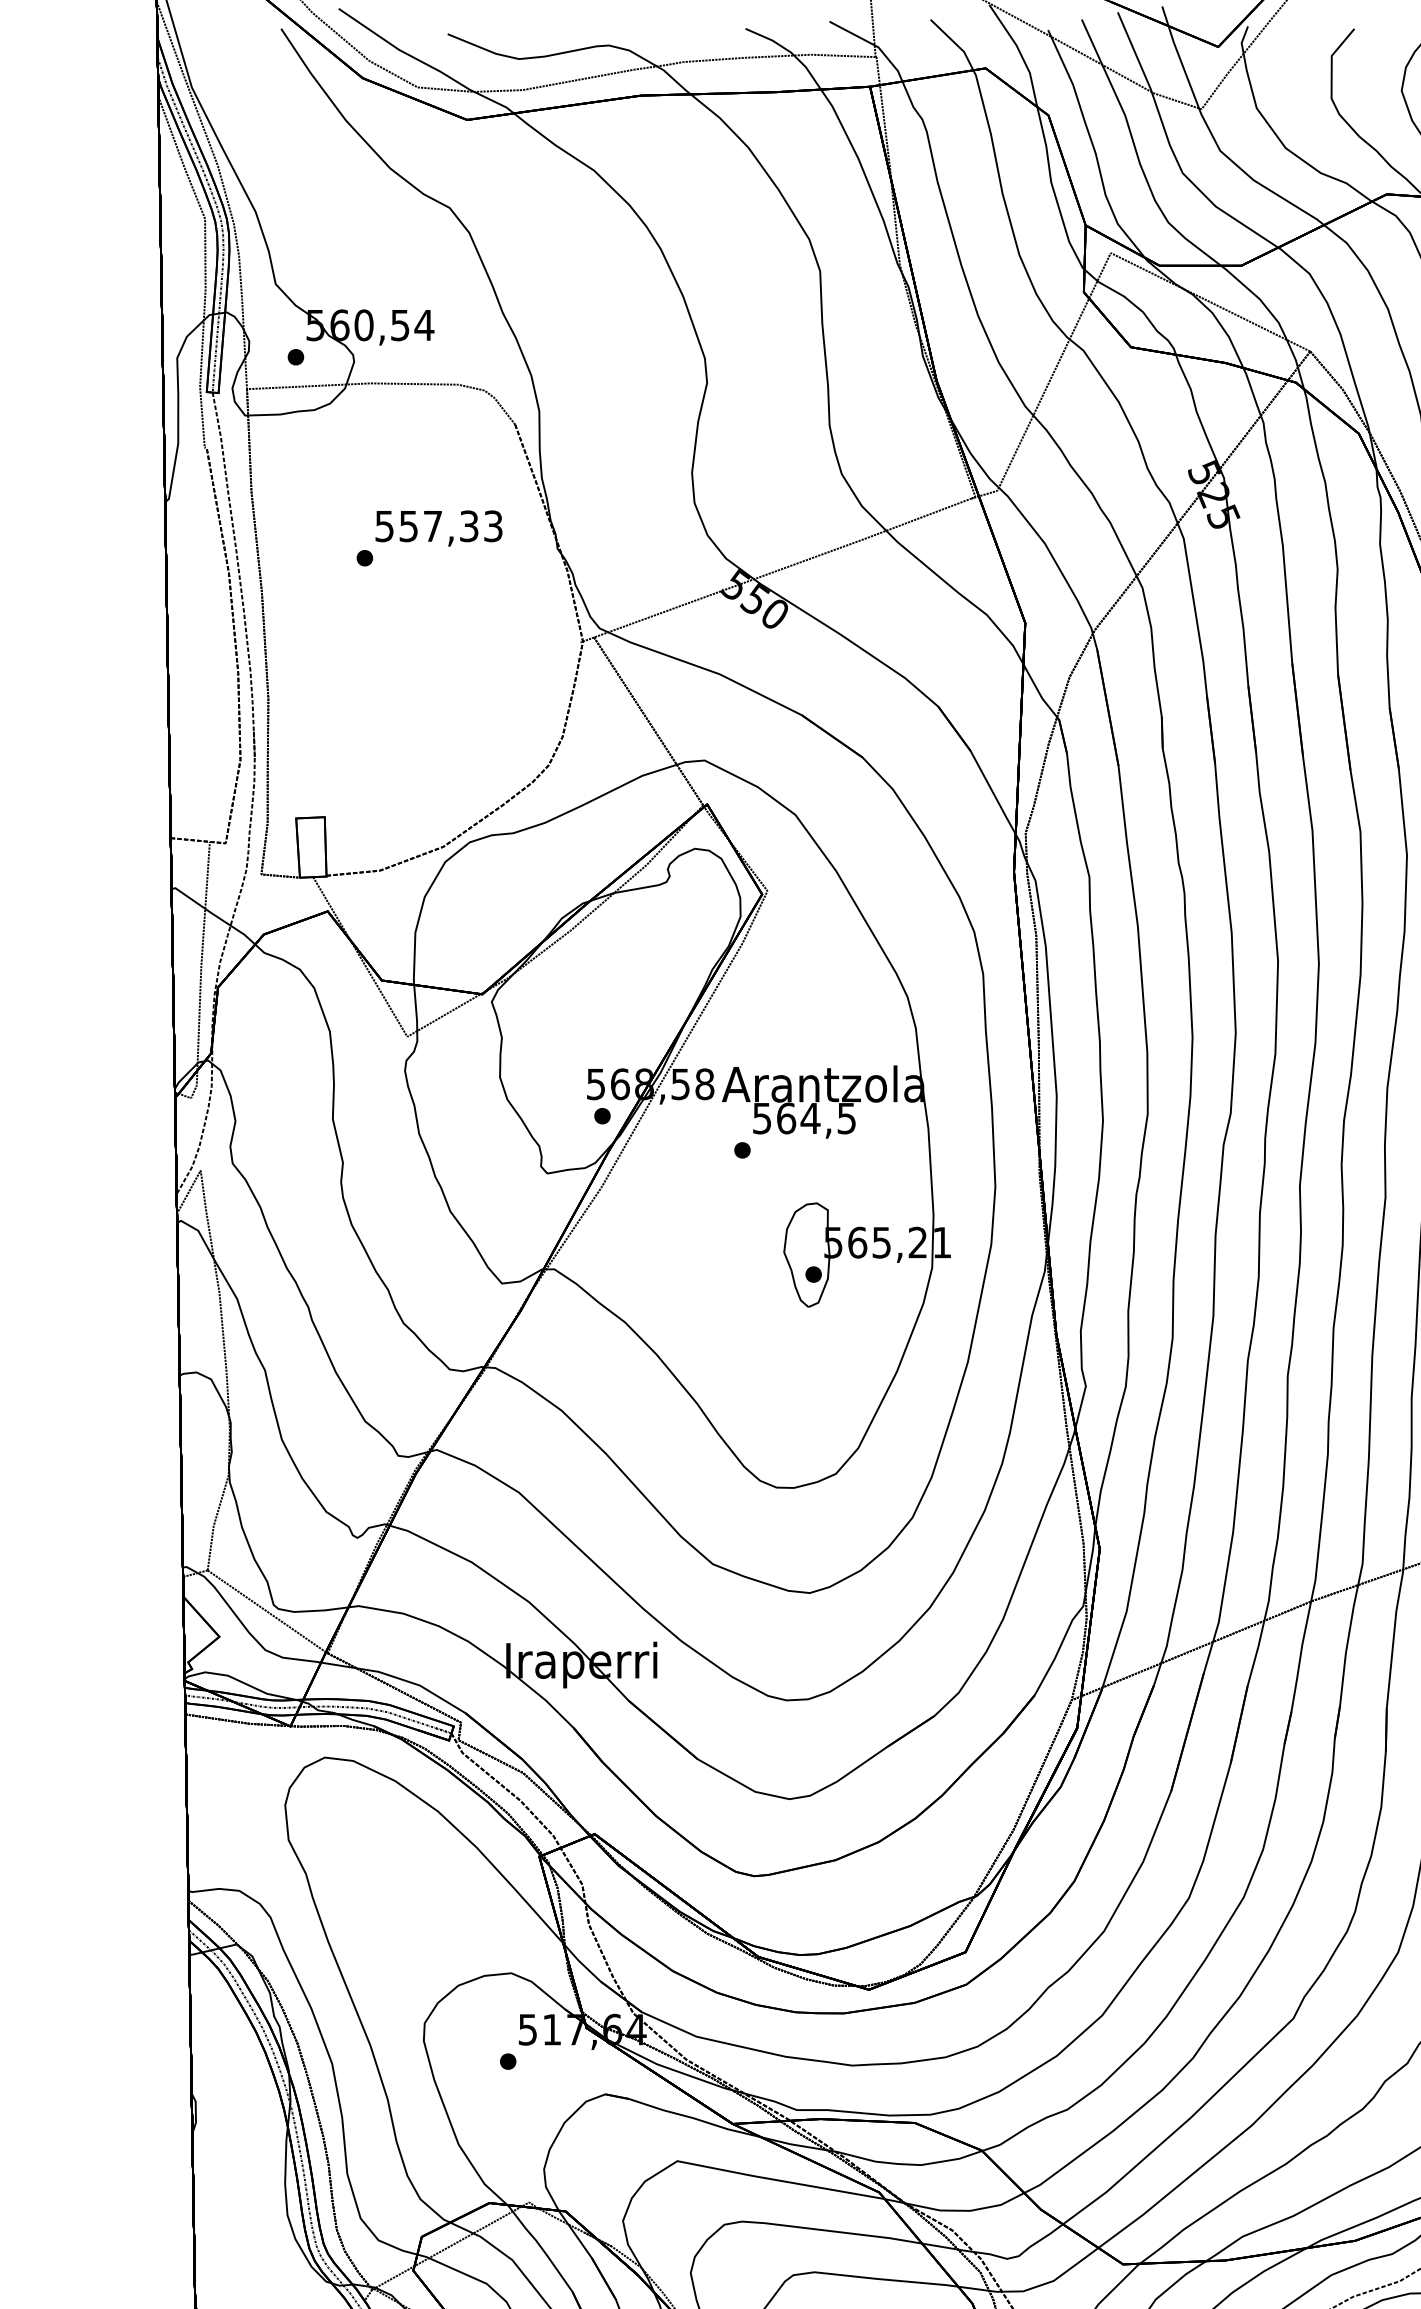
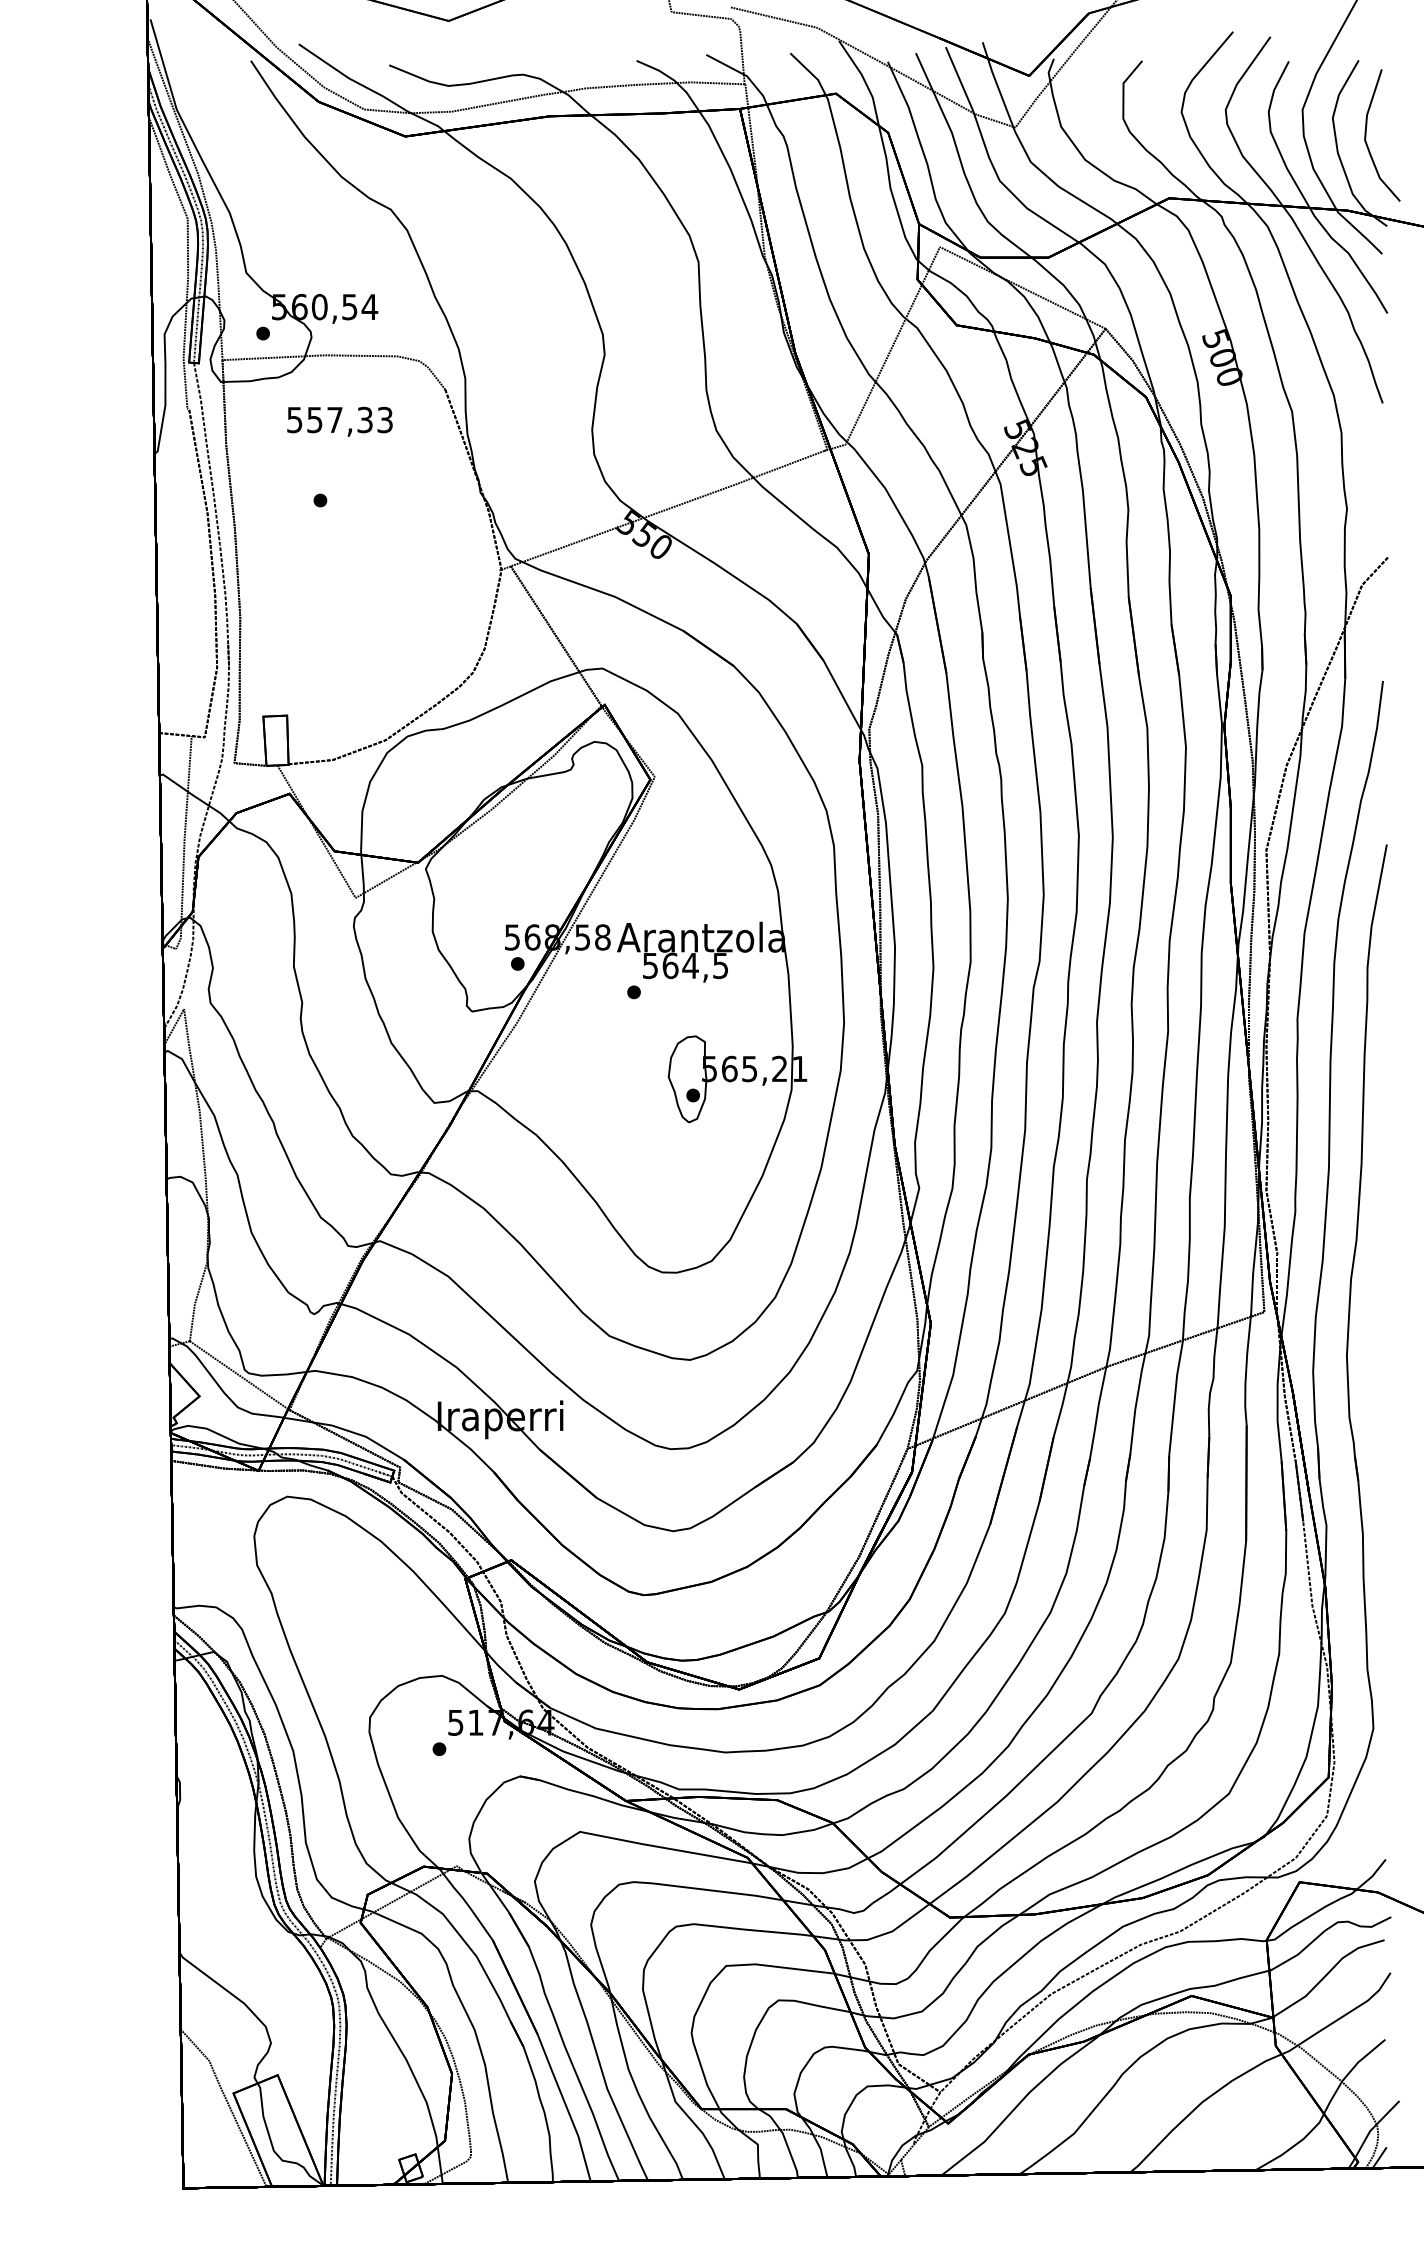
text: (438, 528) -> (339, 421), moved

